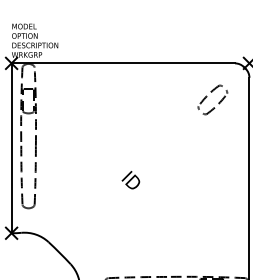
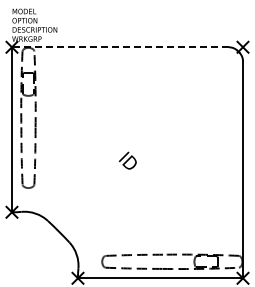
line: (122, 63) -> (119, 47), solid -> dashed
part: (212, 99) -> (207, 82), removed

